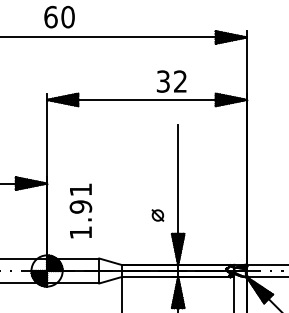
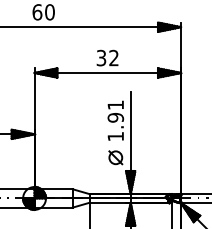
text: (171, 81) -> (107, 58), moved
text: (80, 210) -> (115, 120), moved
part: (157, 215) -> (115, 157), size x1.67

